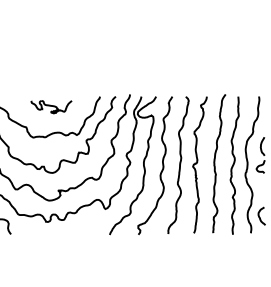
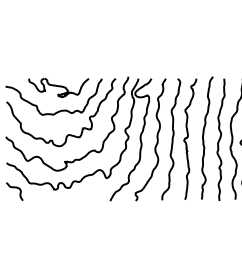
part: (51, 106) -> (58, 87), size x1.67

